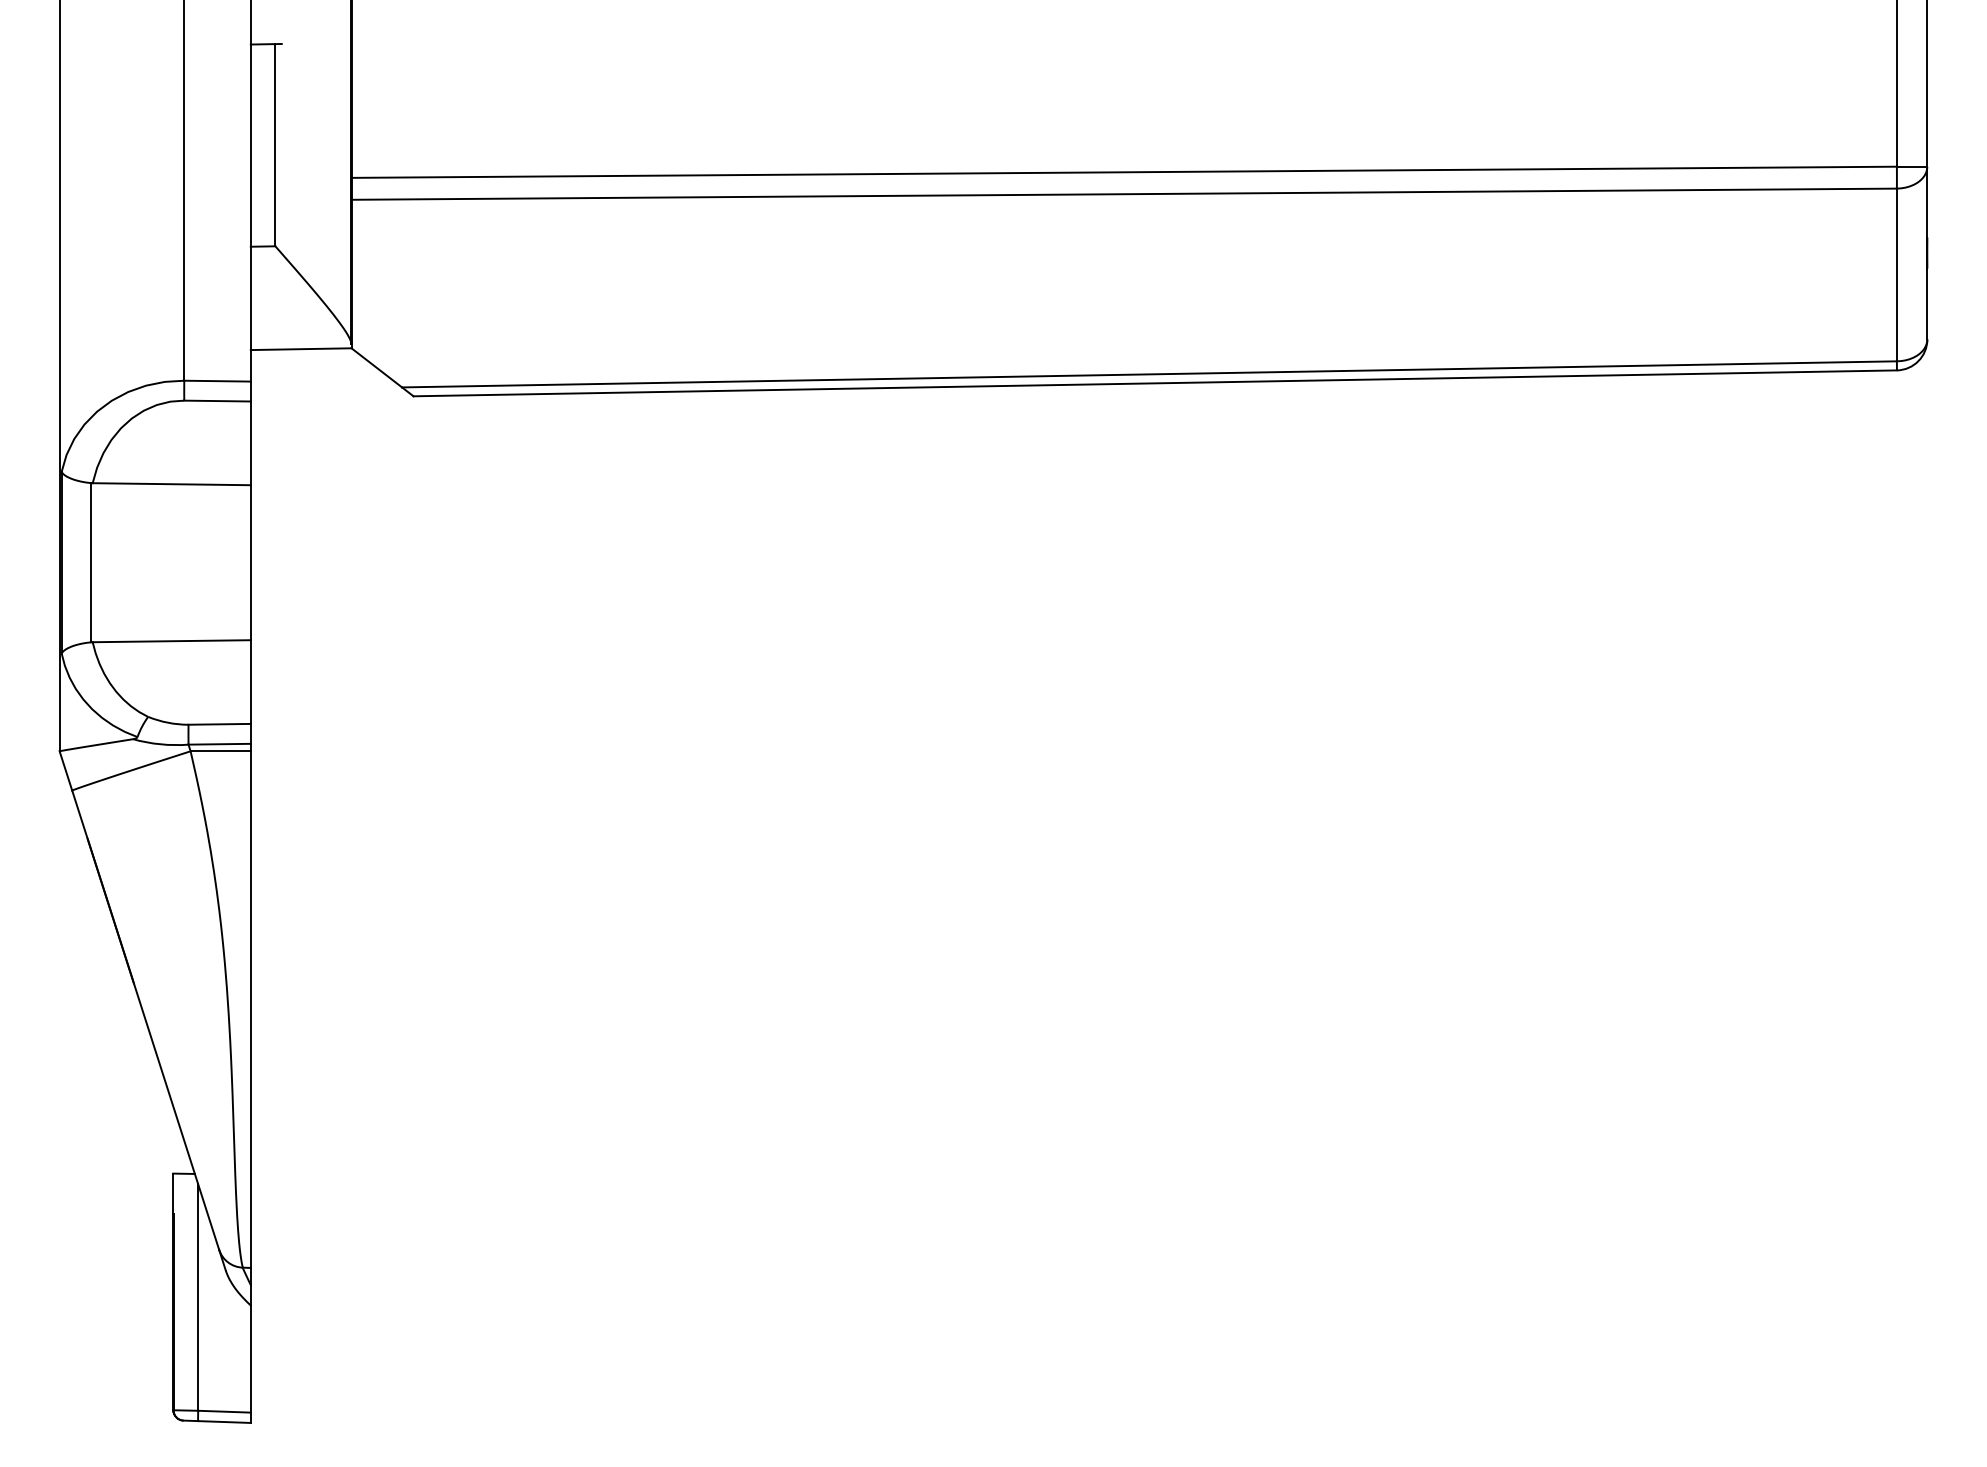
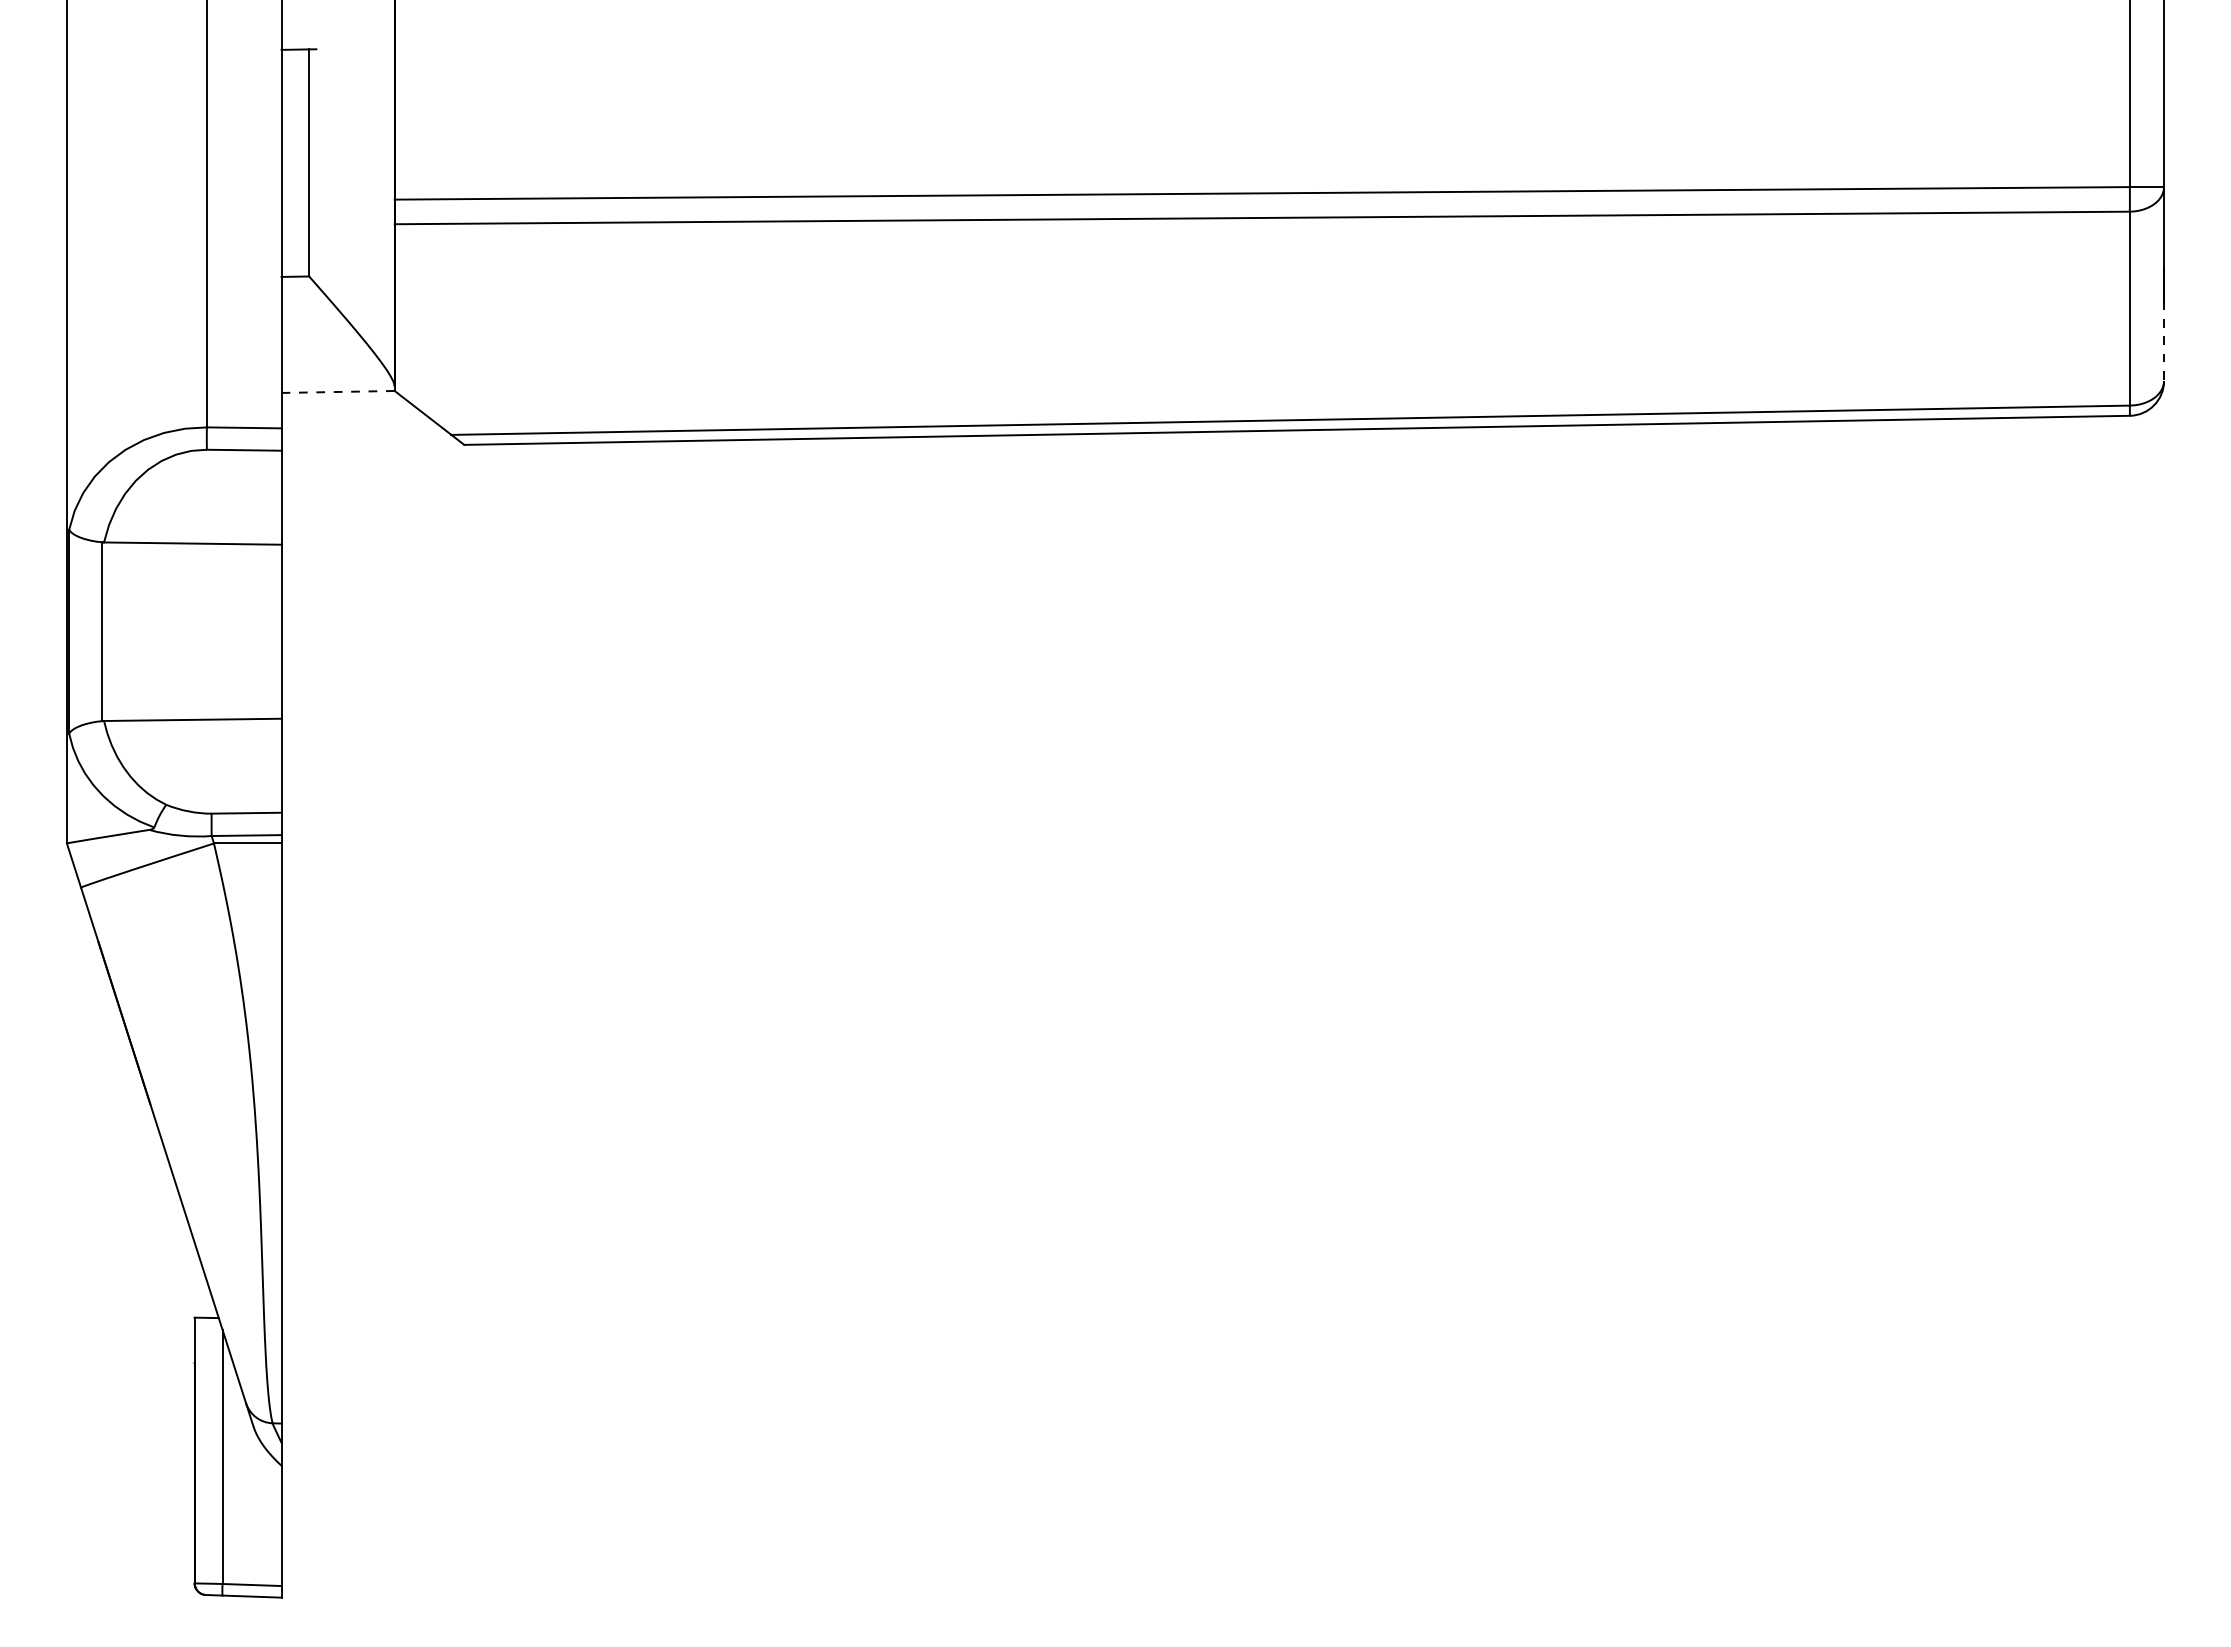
line: (1927, 304) -> (2164, 341), solid -> dashed
line: (301, 348) -> (338, 391), solid -> dashed

